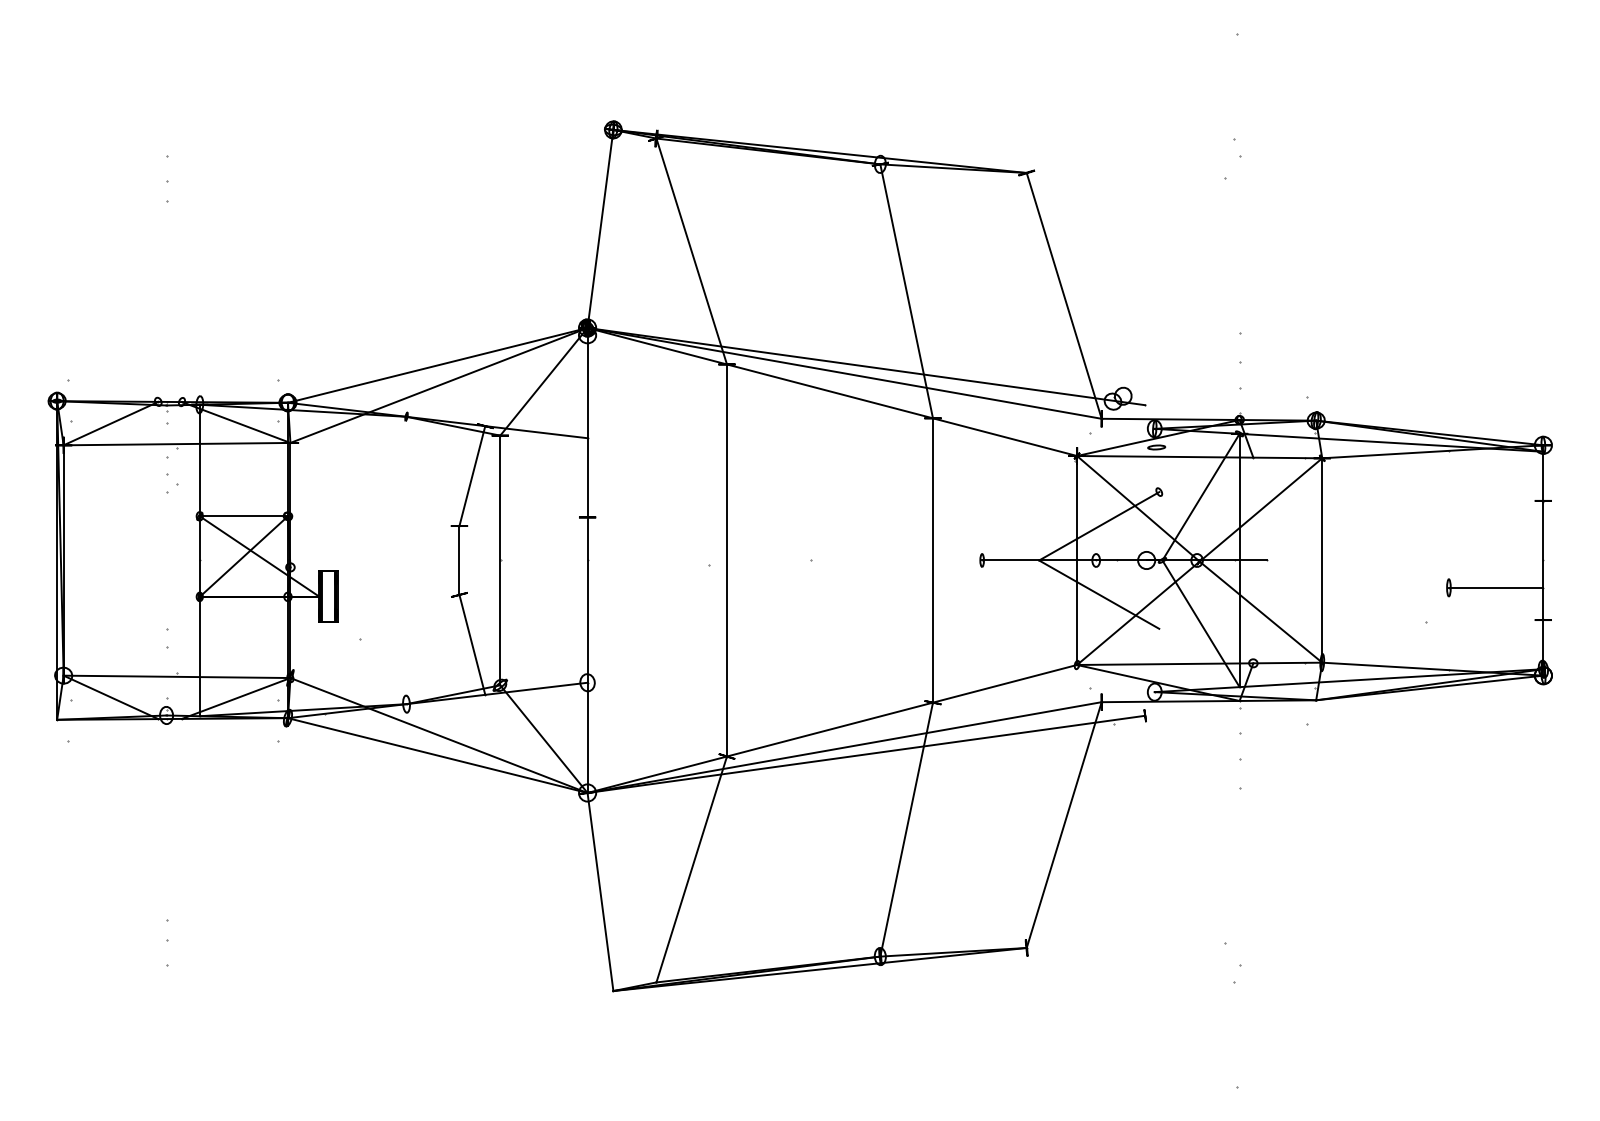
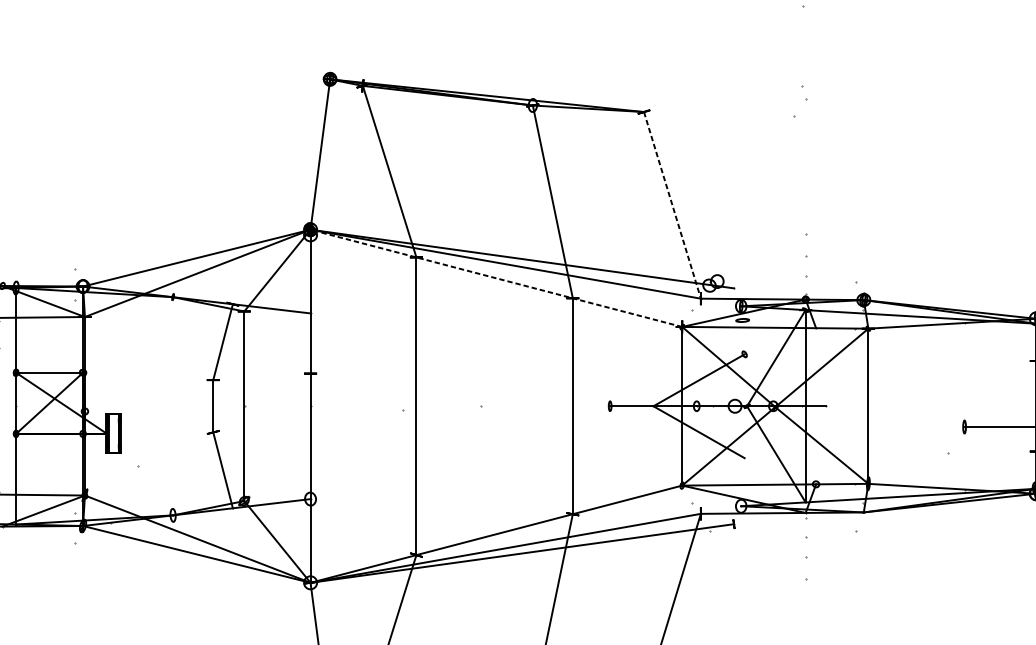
line: (1064, 296) -> (672, 205), solid -> dashed
line: (832, 392) -> (496, 278), solid -> dashed

